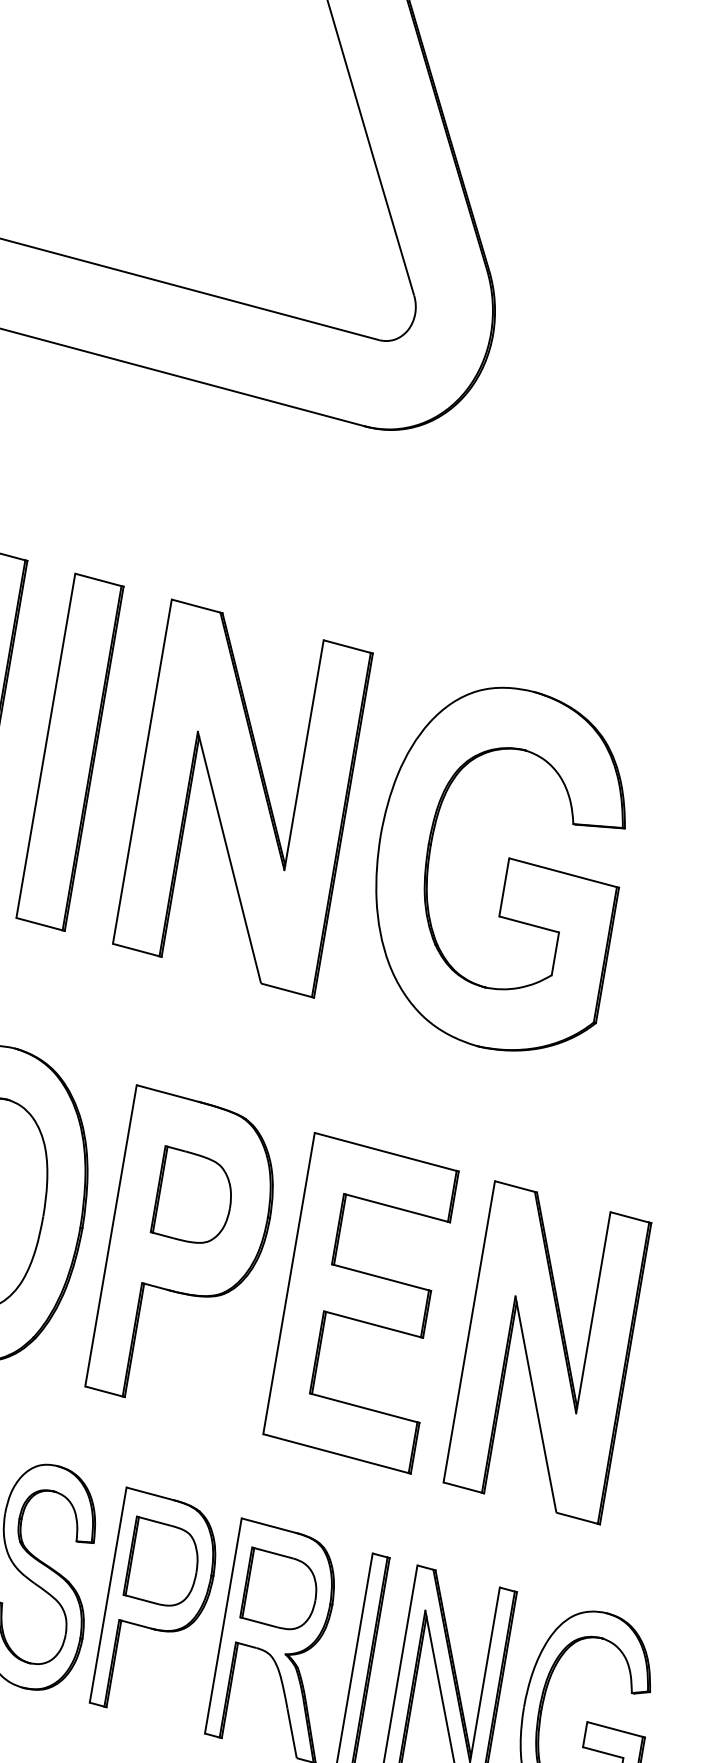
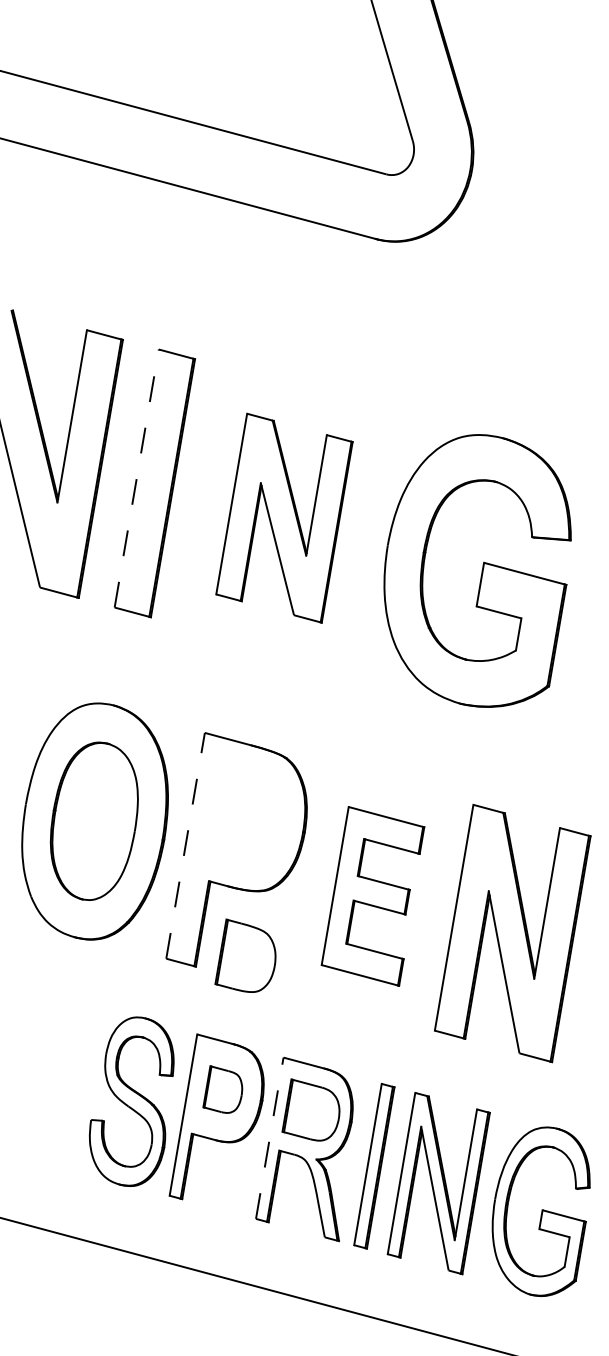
line: (45, 745) -> (136, 478), solid -> dashed
part: (242, 799) -> (284, 518), size x0.7
part: (190, 1194) -> (245, 955), moved
line: (110, 1235) -> (185, 845), solid -> dashed
part: (360, 1303) -> (372, 896), size x0.7
part: (160, 1560) -> (222, 1089), size x0.7
line: (222, 1626) -> (269, 1138), solid -> dashed

